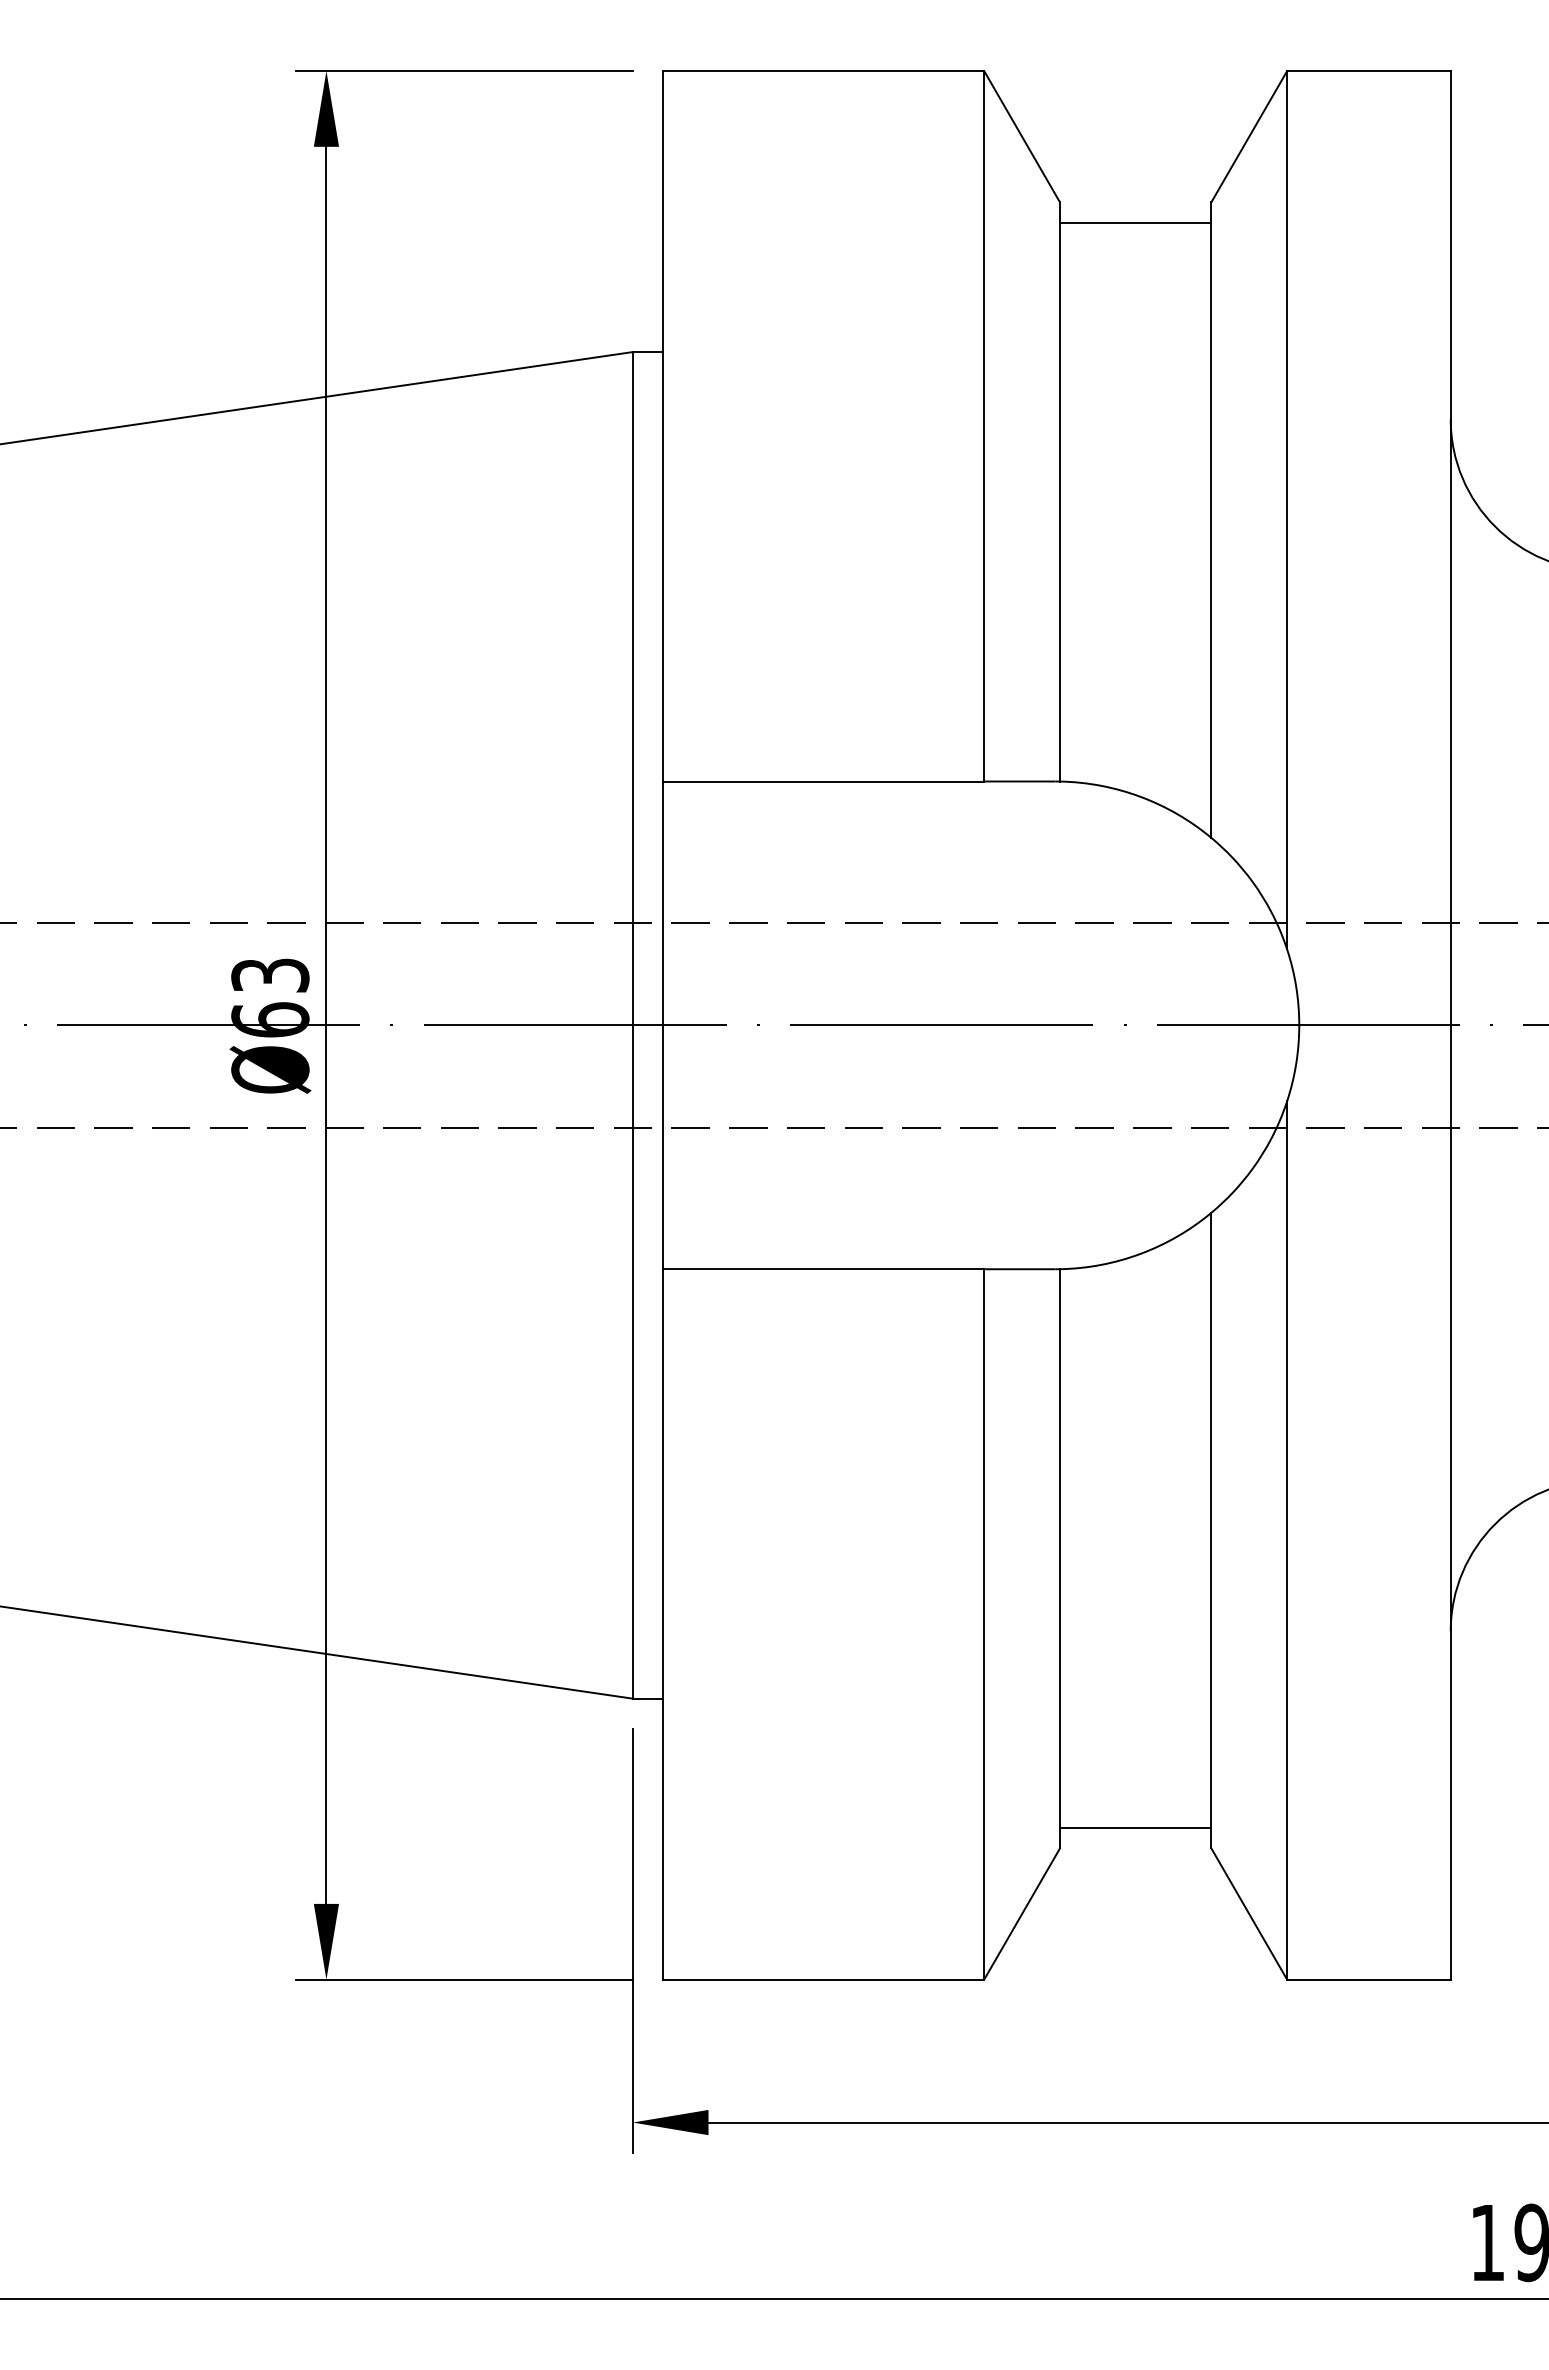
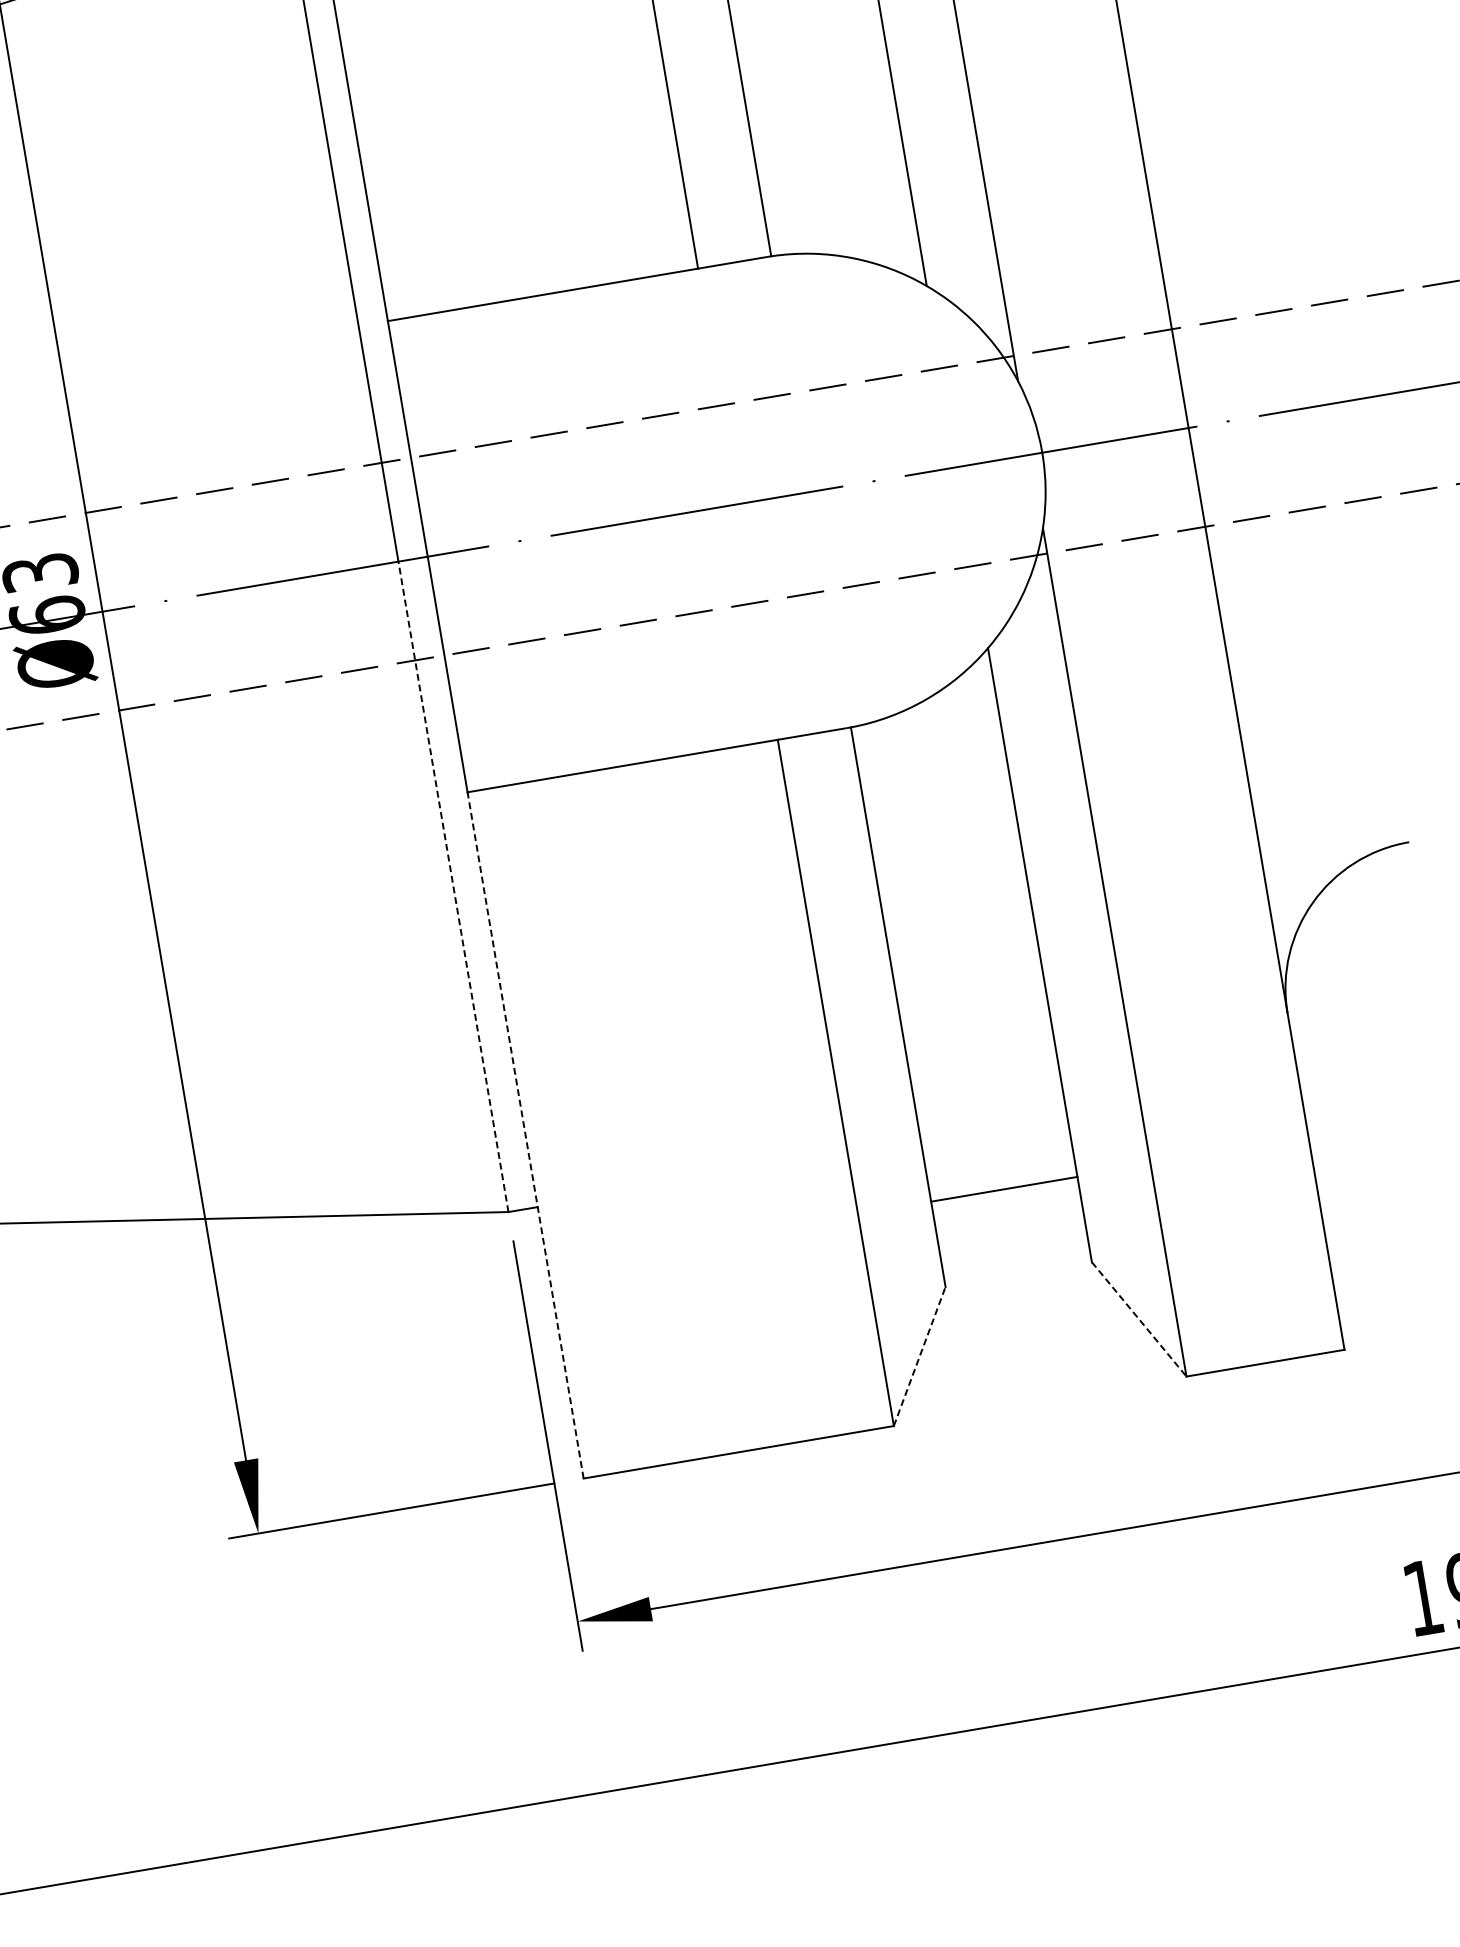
line: (632, 1362) -> (453, 887), solid -> dashed
line: (663, 1623) -> (525, 1134), solid -> dashed
line: (1135, 1828) -> (1004, 1189), moved
line: (1022, 1914) -> (920, 1356), solid -> dashed
line: (1249, 1914) -> (1139, 1319), solid -> dashed

